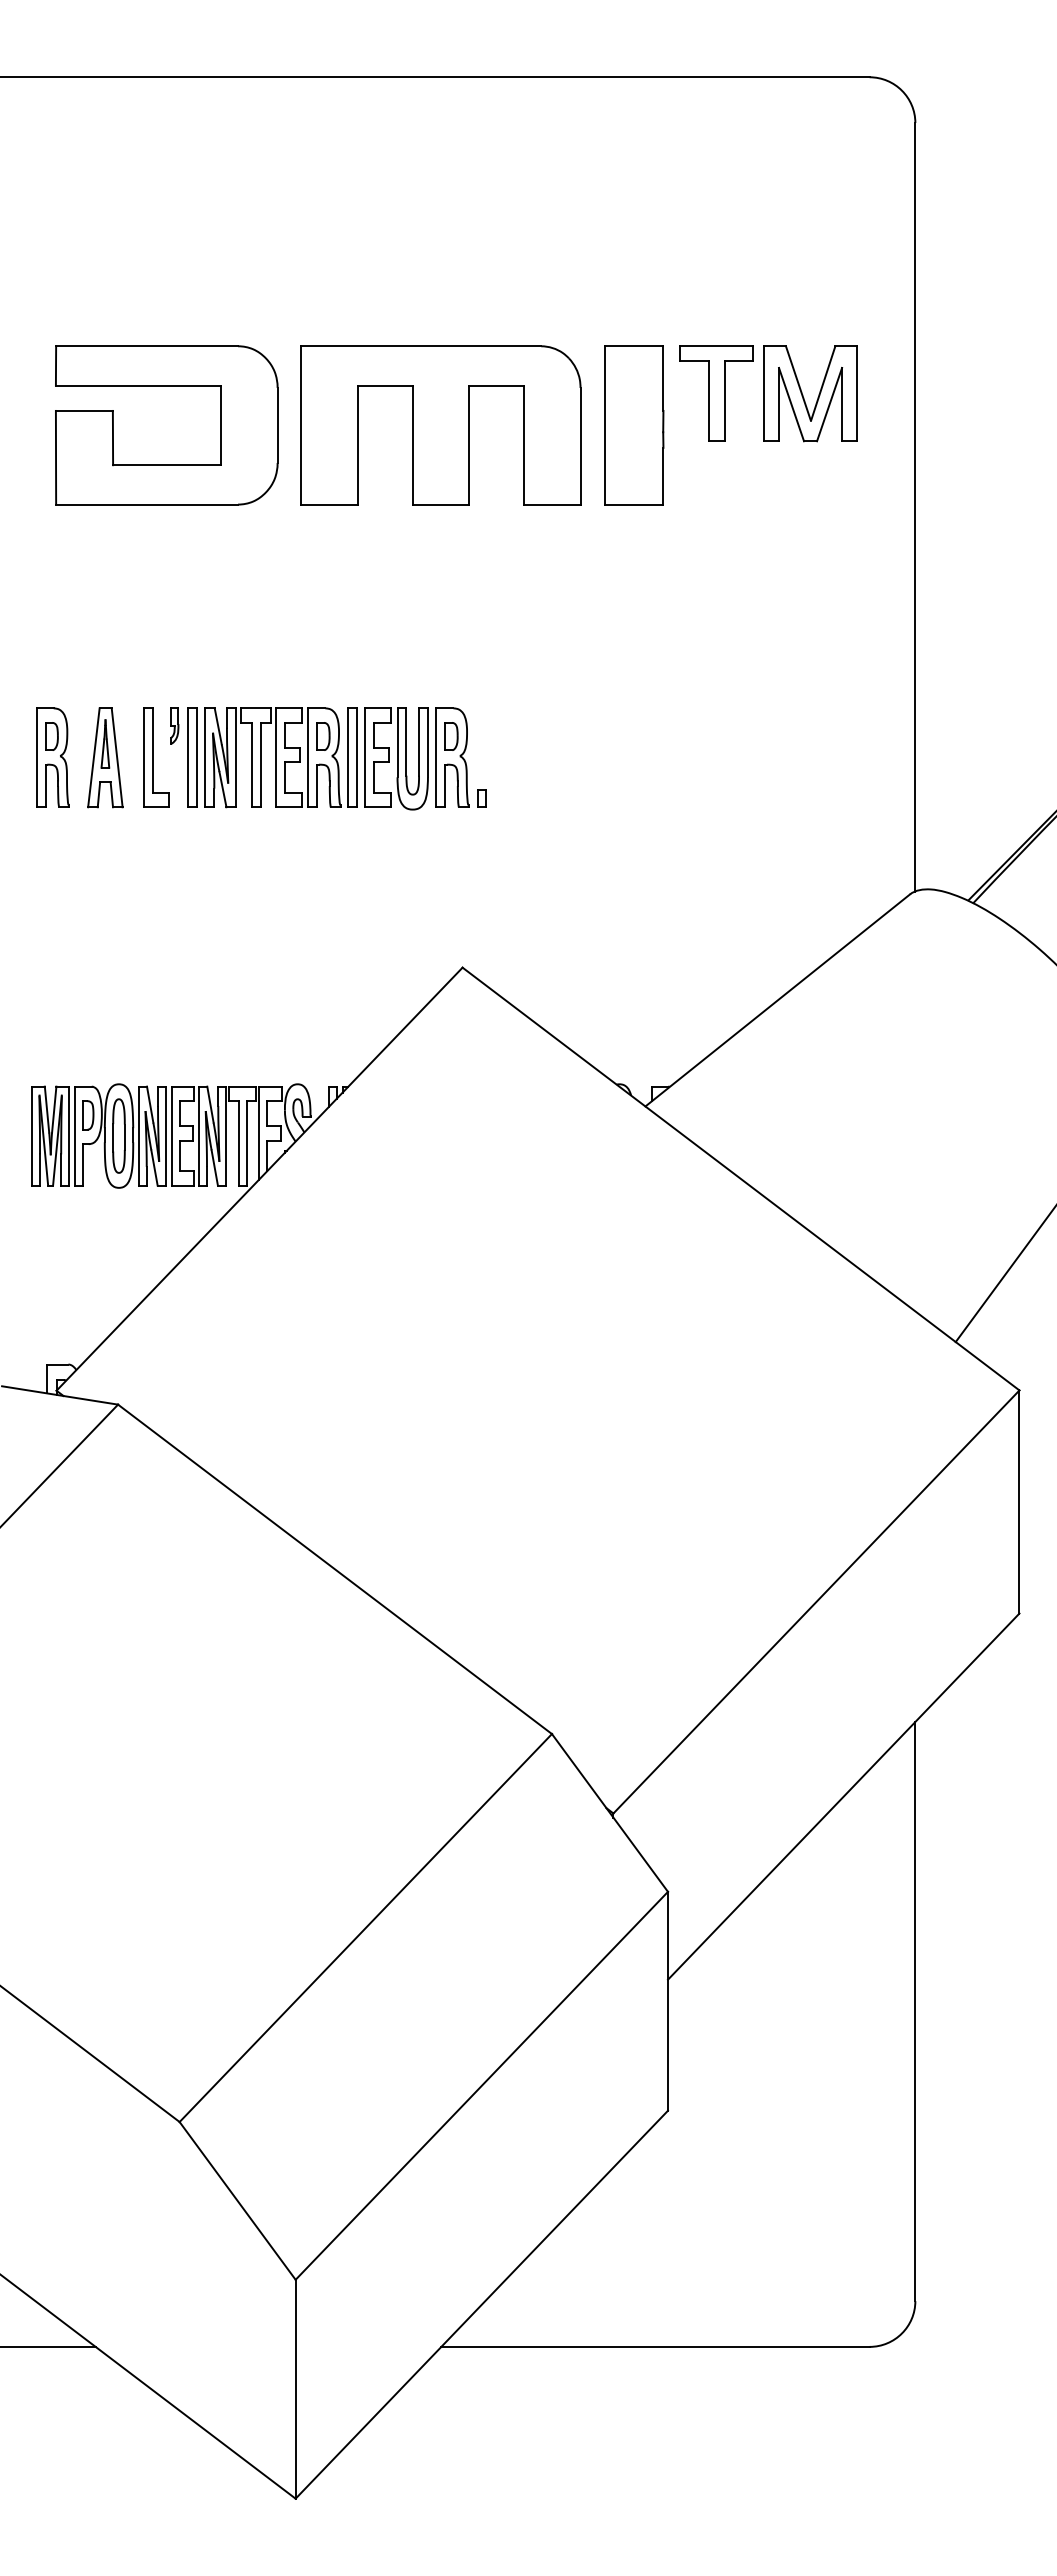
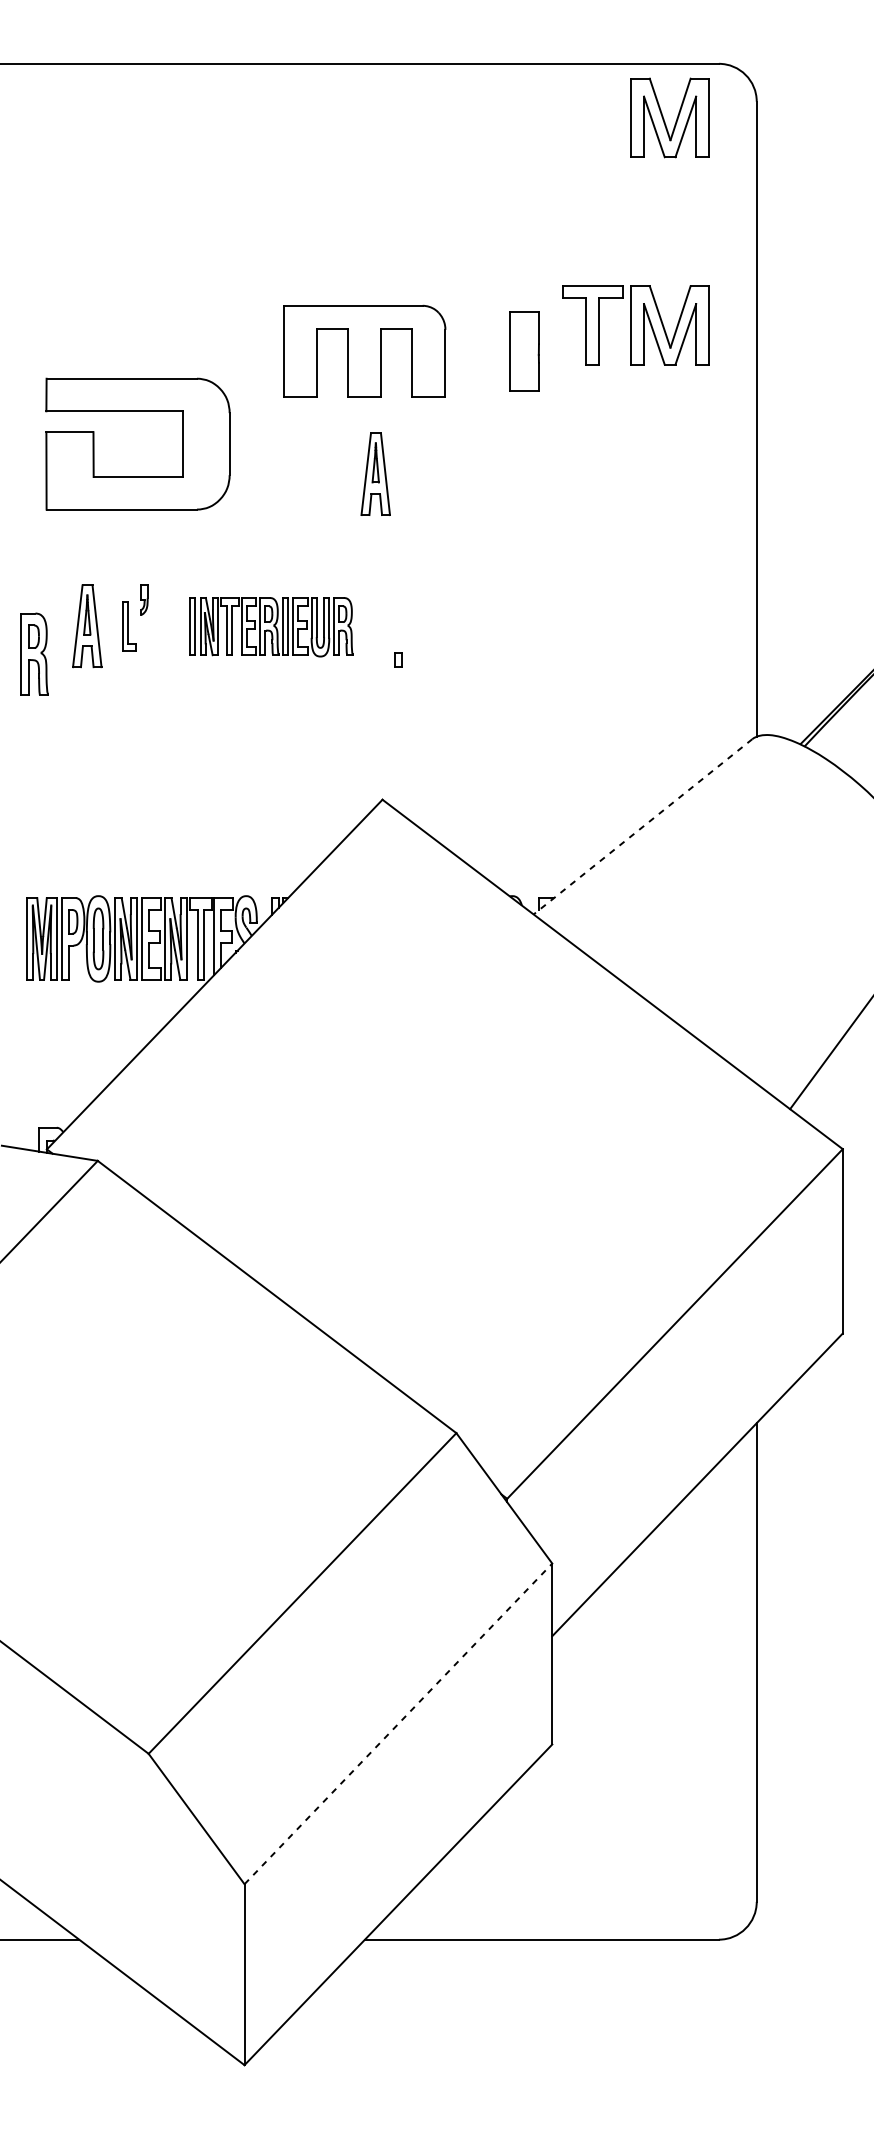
part: (803, 143) -> (664, 118), added
part: (166, 386) -> (137, 411), moved
part: (440, 425) -> (364, 351), size x0.7
part: (634, 425) -> (524, 351), size x0.6
part: (454, 573) -> (375, 473), added
part: (52, 757) -> (34, 654), moved
part: (156, 757) -> (129, 626), size x0.6
part: (328, 758) -> (271, 626), size x0.7
line: (777, 1000) -> (642, 826), solid -> dashed
line: (481, 2085) -> (398, 1723), solid -> dashed

